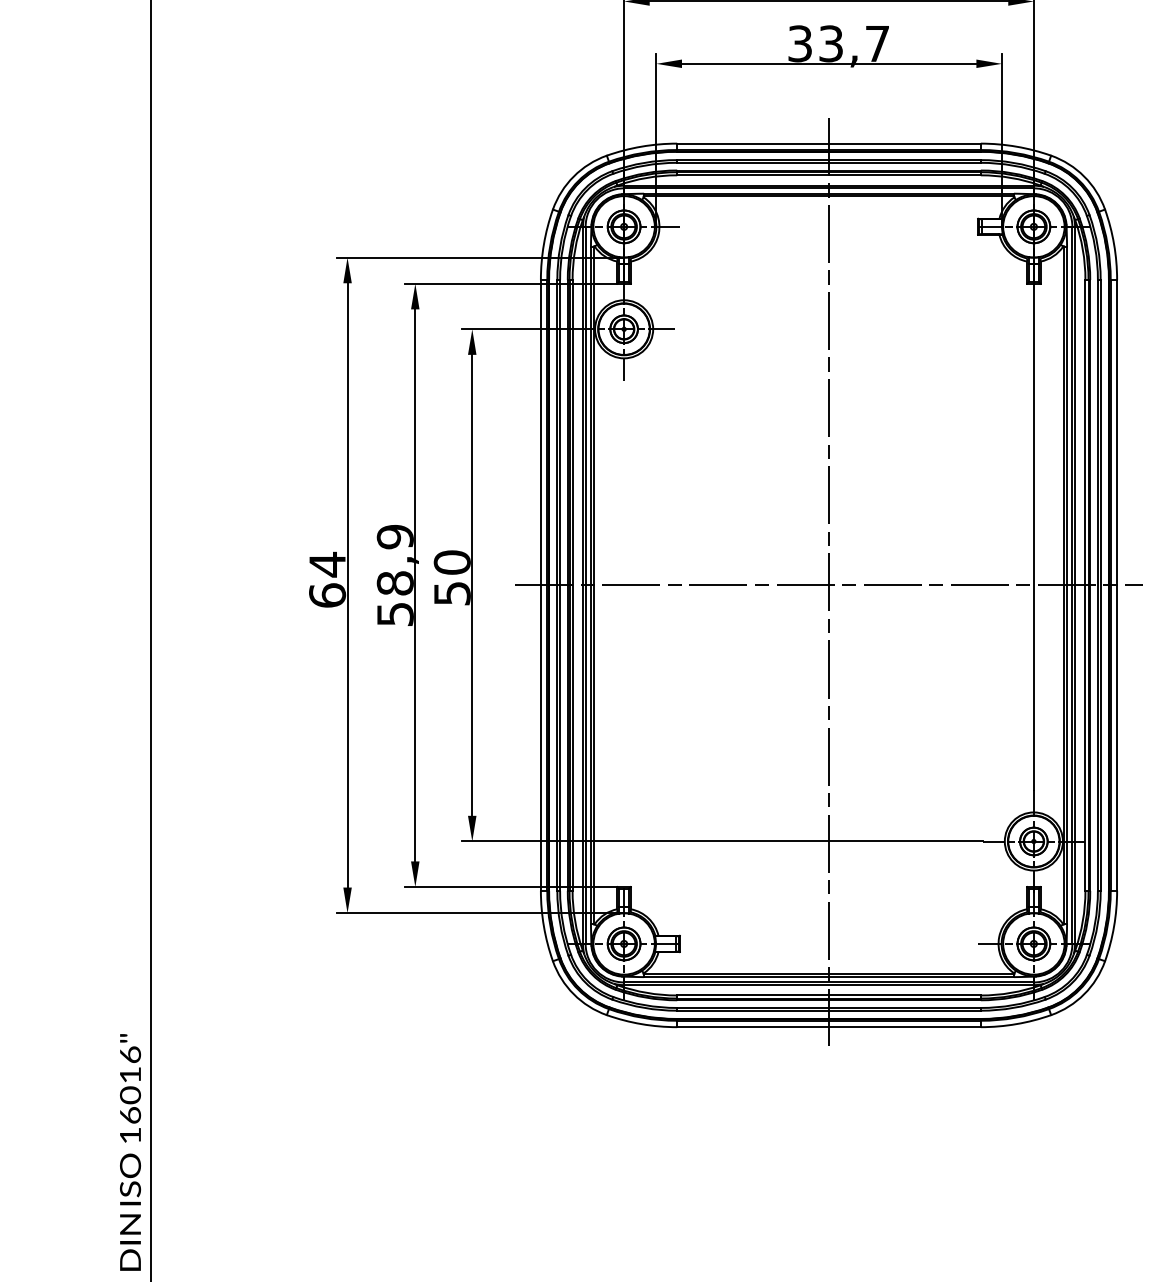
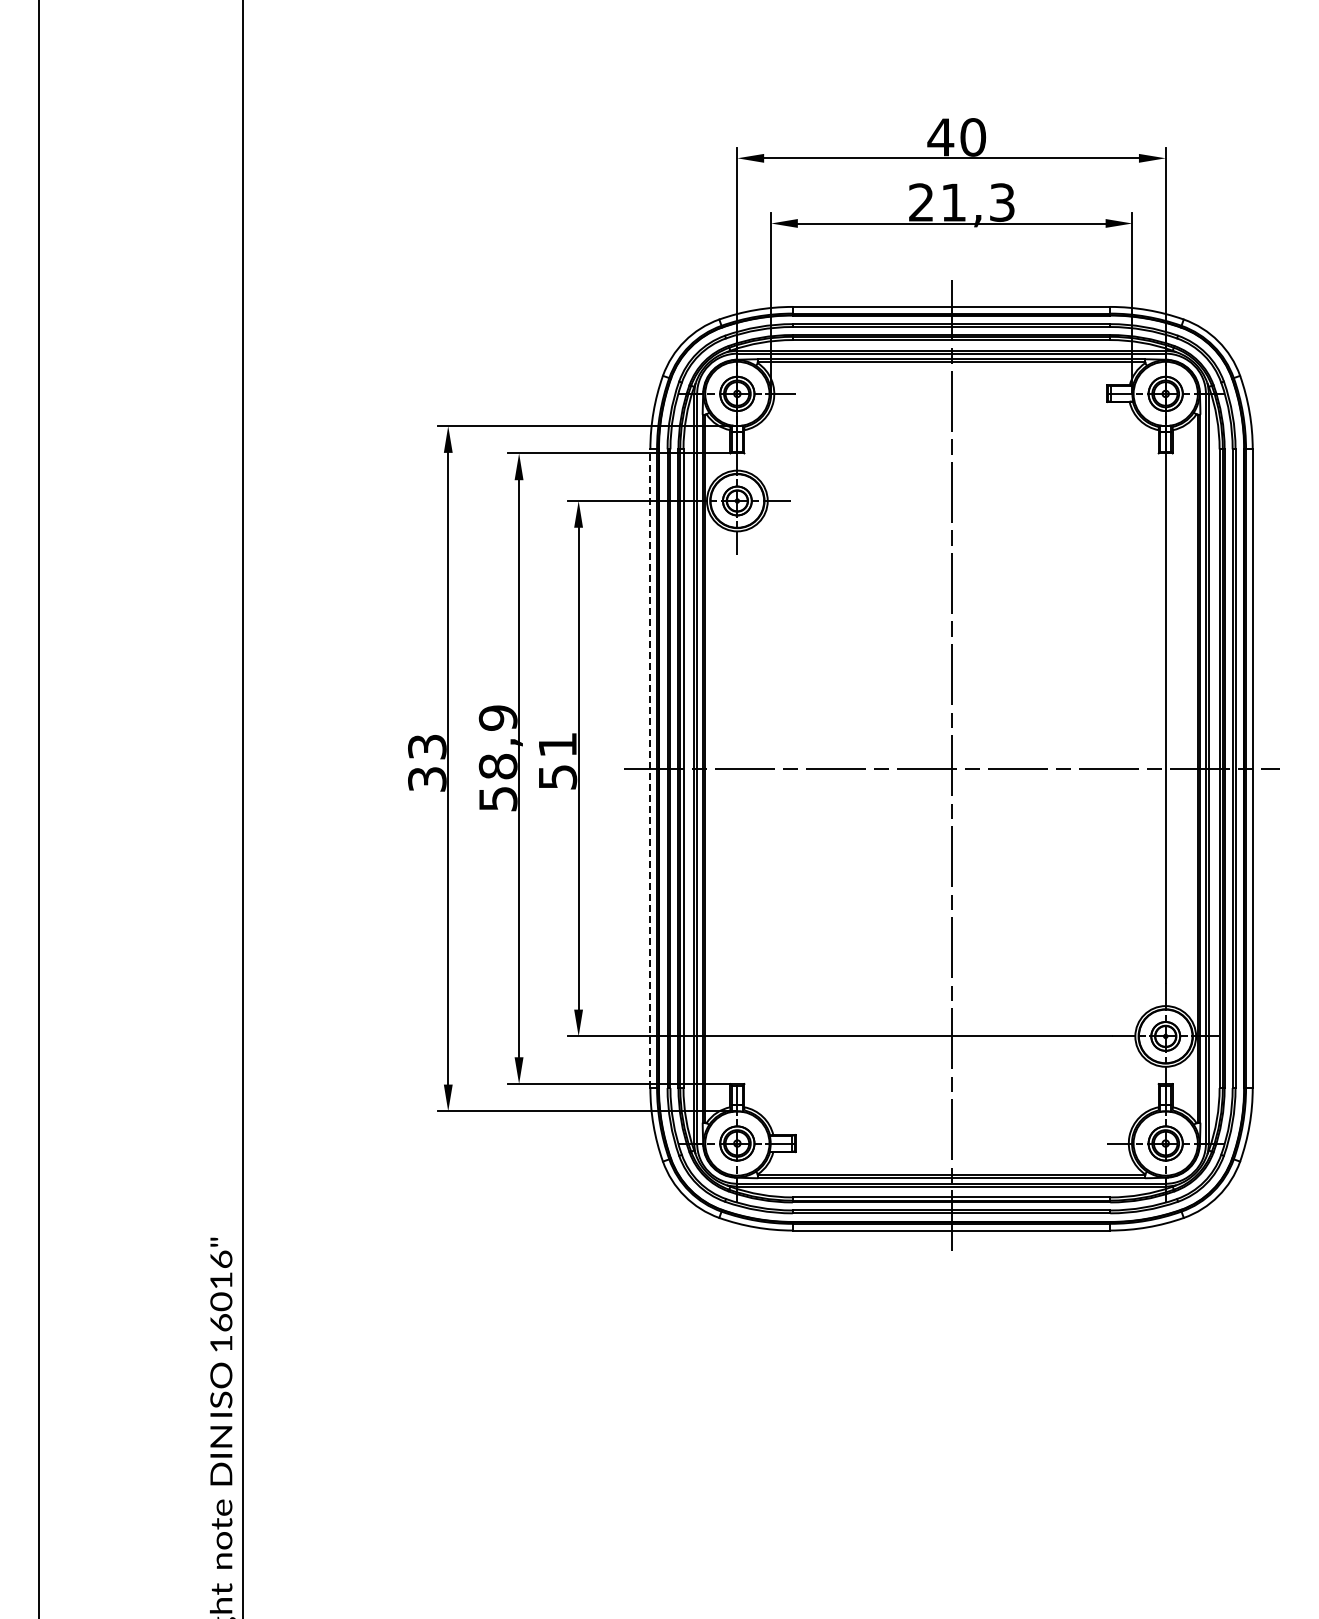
text: (838, 43) -> (961, 202), 33,7 -> 21,3
text: (452, 562) -> (557, 744), 50 -> 51
text: (327, 579) -> (427, 762), 64 -> 33
line: (541, 585) -> (650, 768), solid -> dashed

